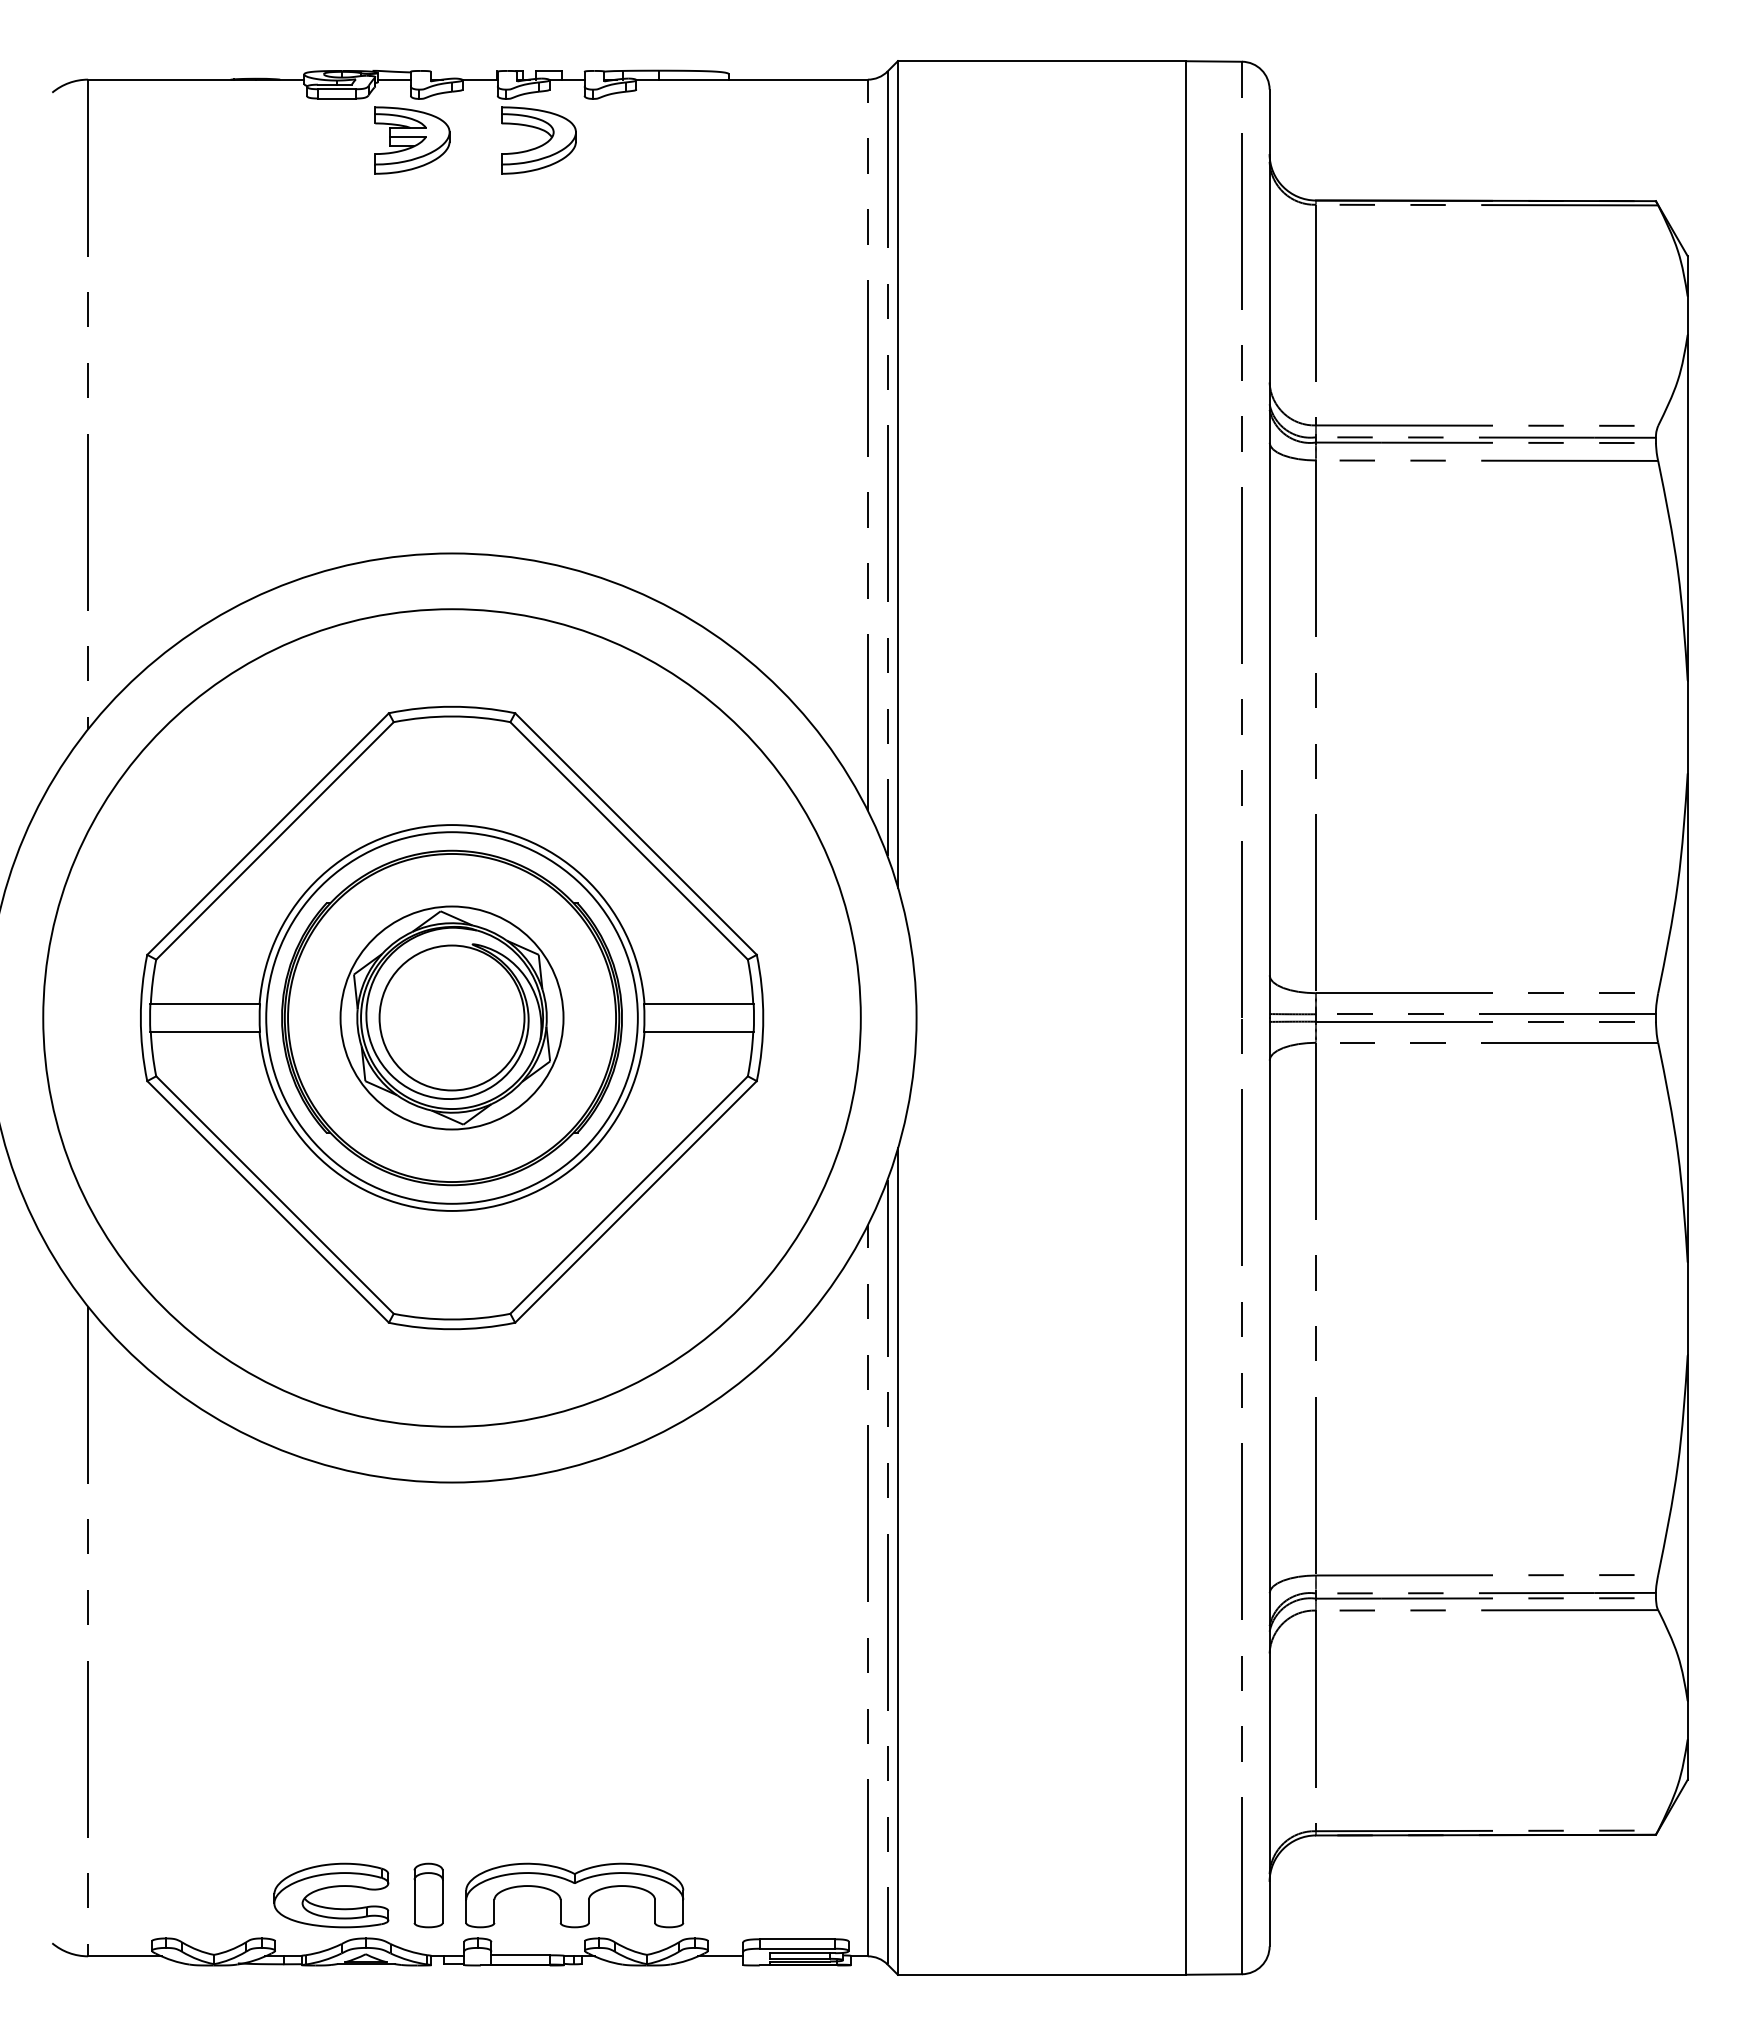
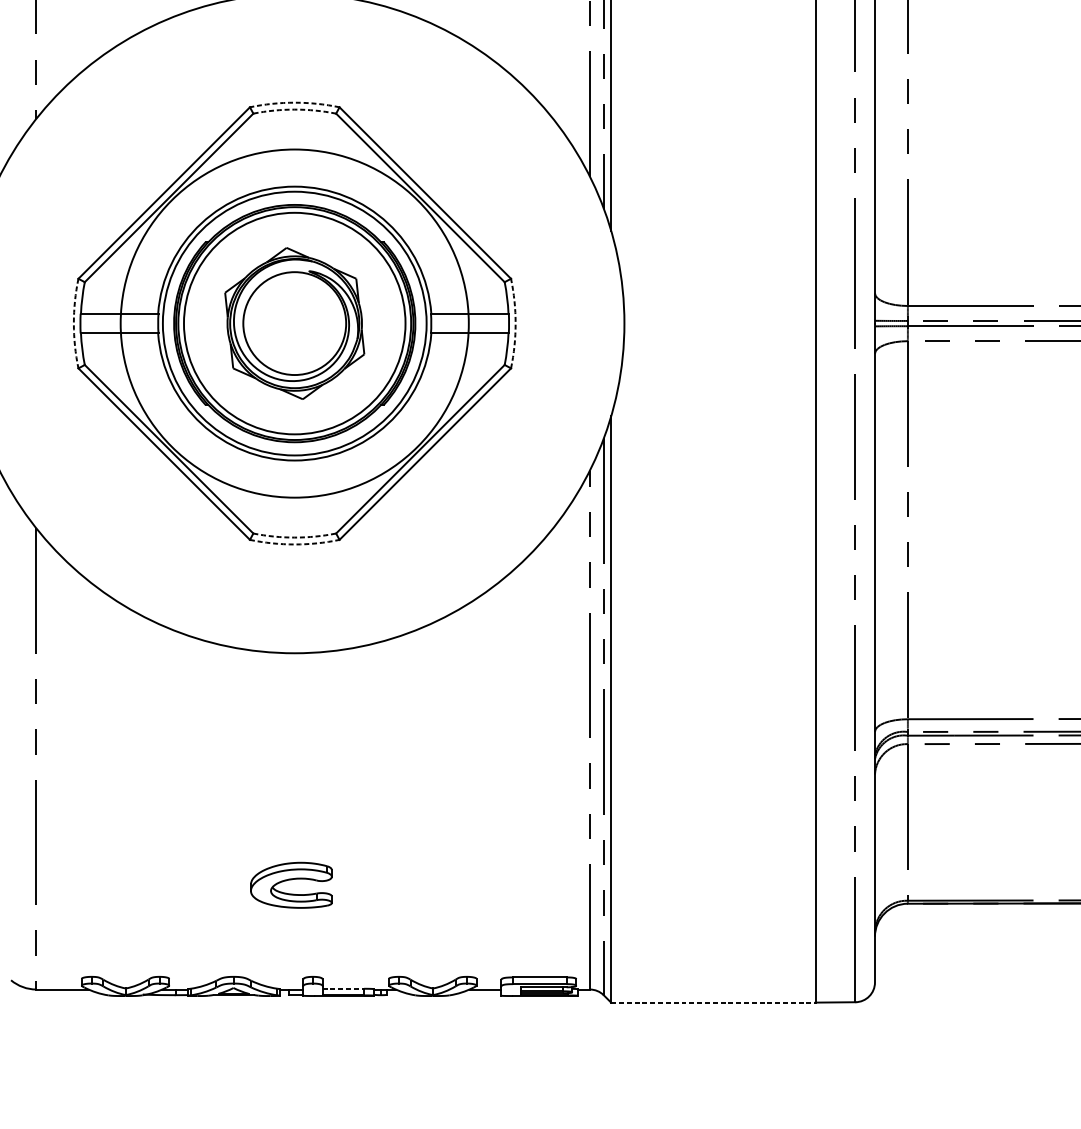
arc: (452, 706) -> (295, 102), solid -> dashed
arc: (452, 716) -> (295, 109), solid -> dashed
circle: (451, 1017) -> (294, 323), size x0.6
circle: (451, 1017) -> (294, 323), size x1.4
arc: (140, 1018) -> (73, 323), solid -> dashed
arc: (763, 1018) -> (515, 323), solid -> dashed
arc: (452, 1319) -> (295, 537), solid -> dashed
arc: (452, 1329) -> (295, 544), solid -> dashed
part: (329, 1888) -> (290, 880), moved
part: (428, 1895) -> (278, 946), removed
part: (574, 1895) -> (381, 946), removed
line: (521, 1955) -> (344, 988), solid -> dashed
line: (1042, 1974) -> (713, 1002), solid -> dashed

